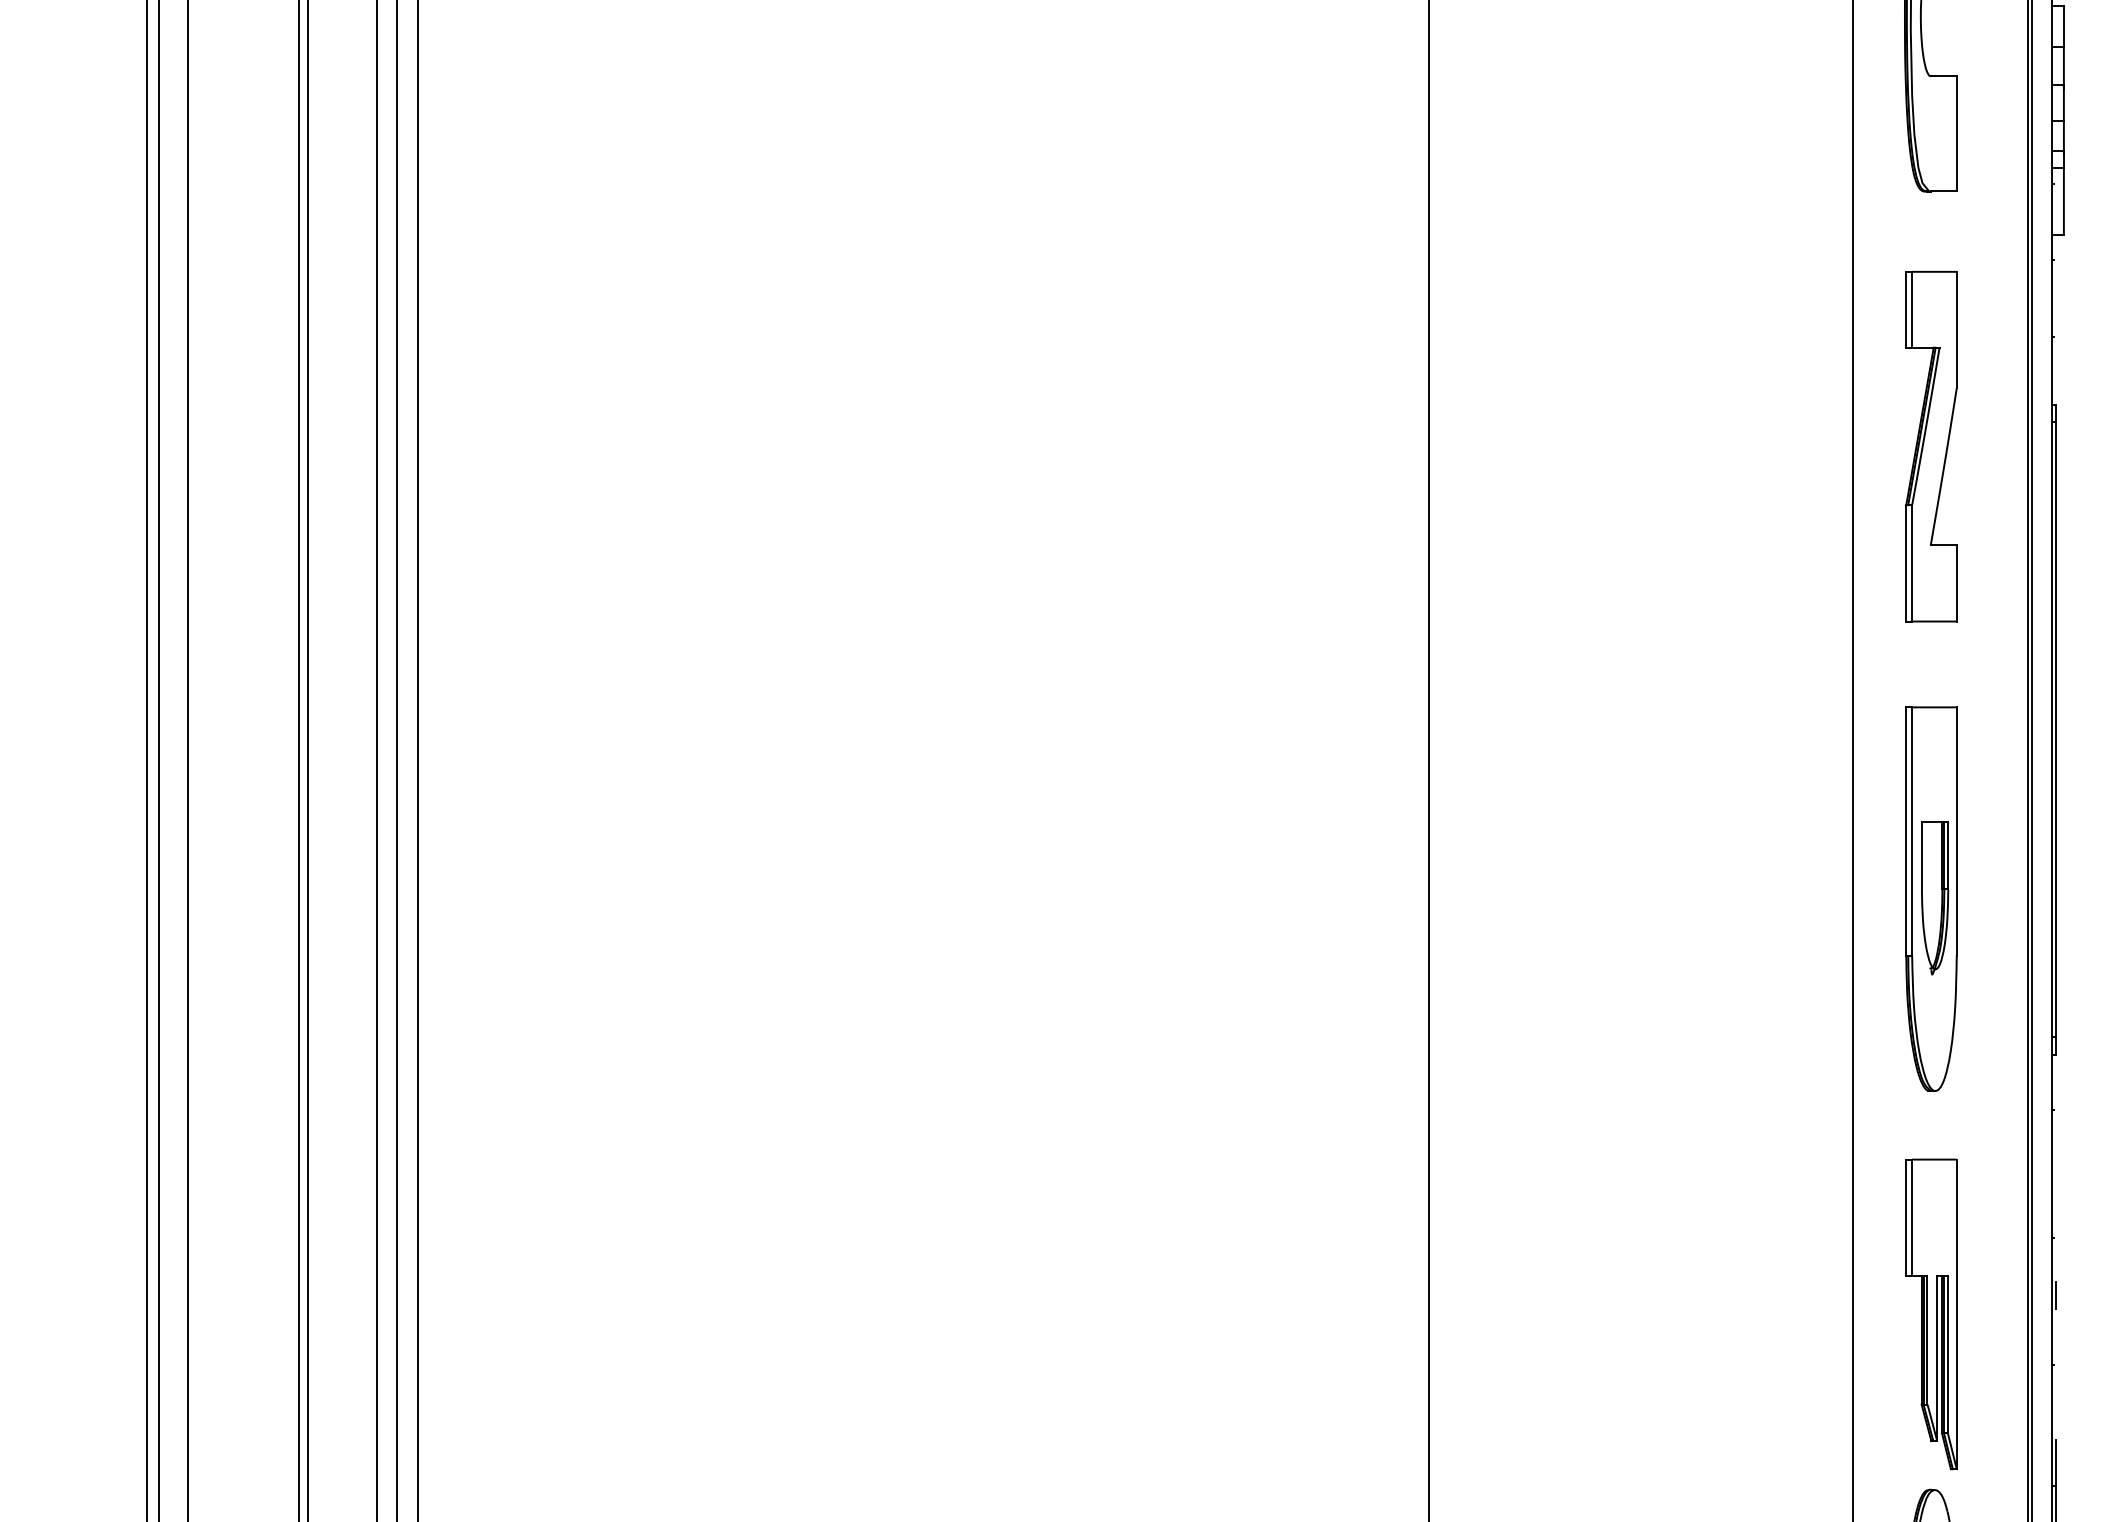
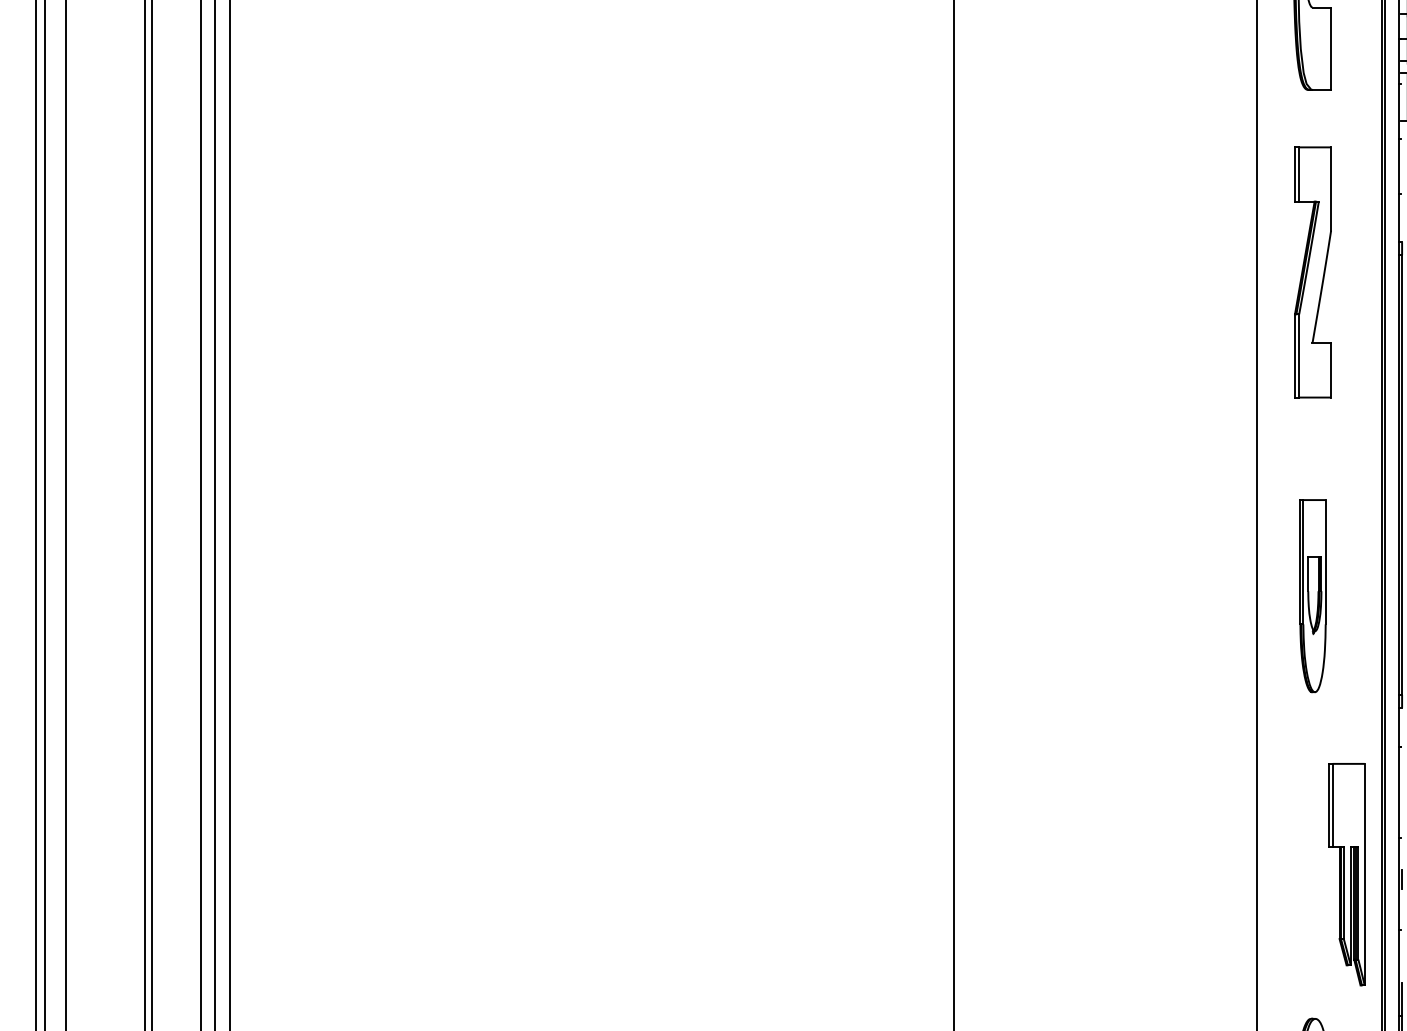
part: (1931, 898) -> (1313, 595), size x0.7
part: (1931, 1314) -> (1346, 874), moved

